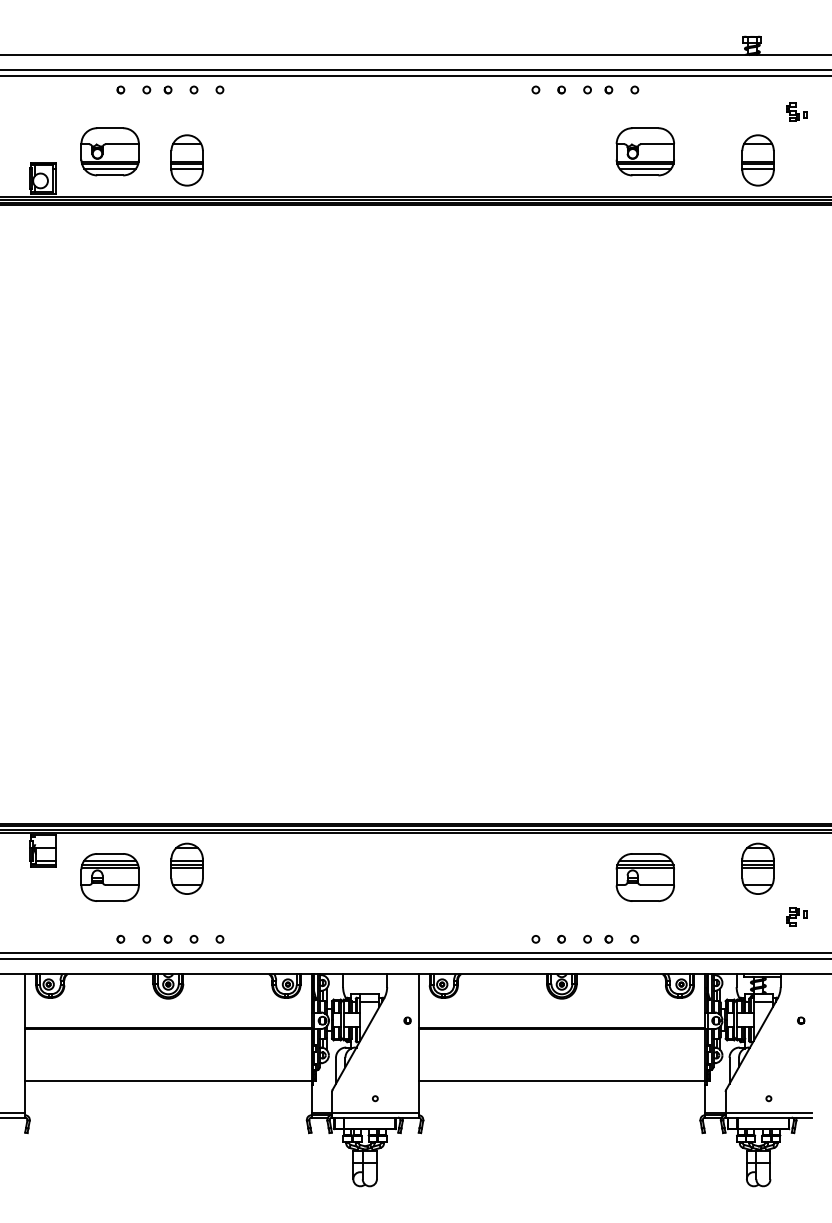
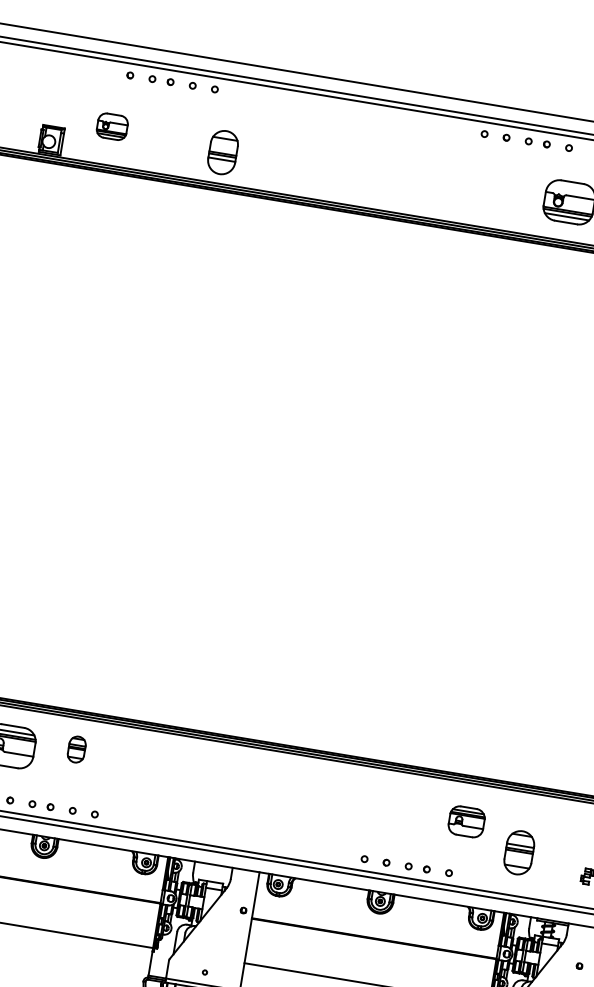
part: (109, 151) -> (111, 126), size x0.6
part: (186, 160) -> (222, 152), moved
part: (186, 868) -> (76, 749), size x0.6
part: (757, 868) -> (518, 852), moved
part: (644, 877) -> (466, 821), size x0.7

